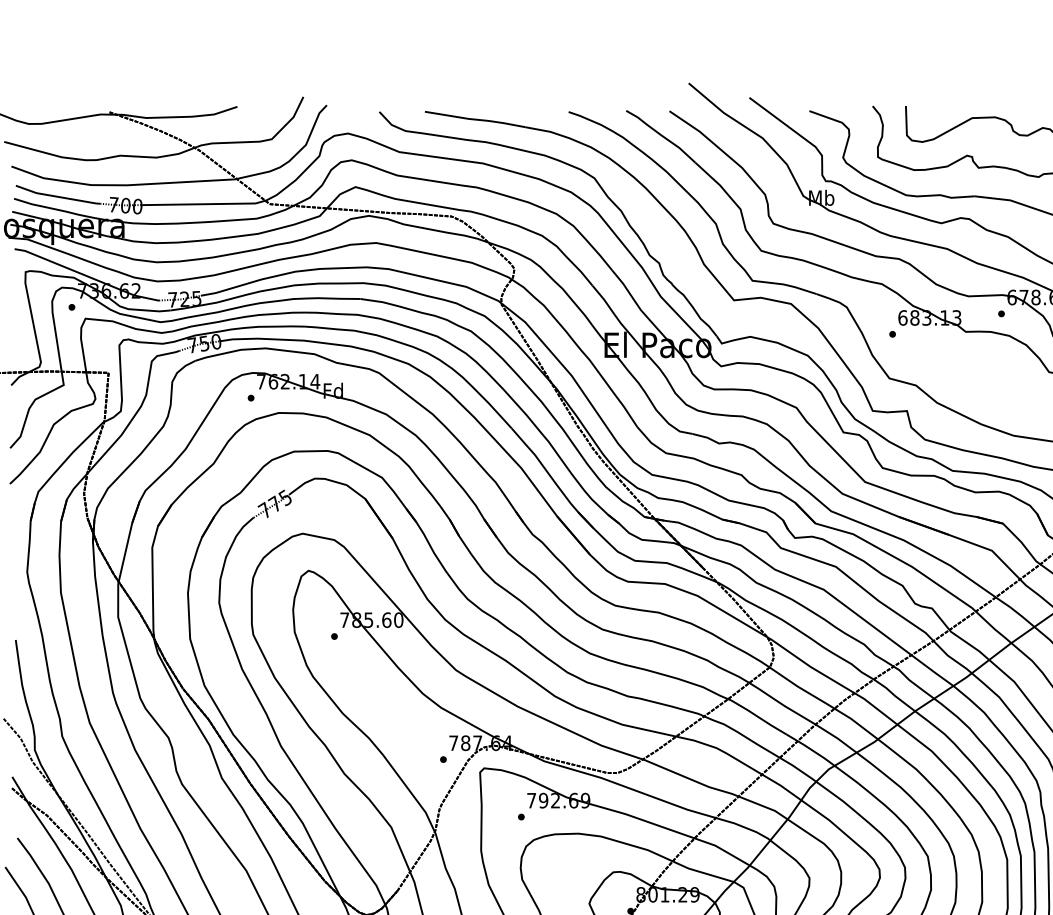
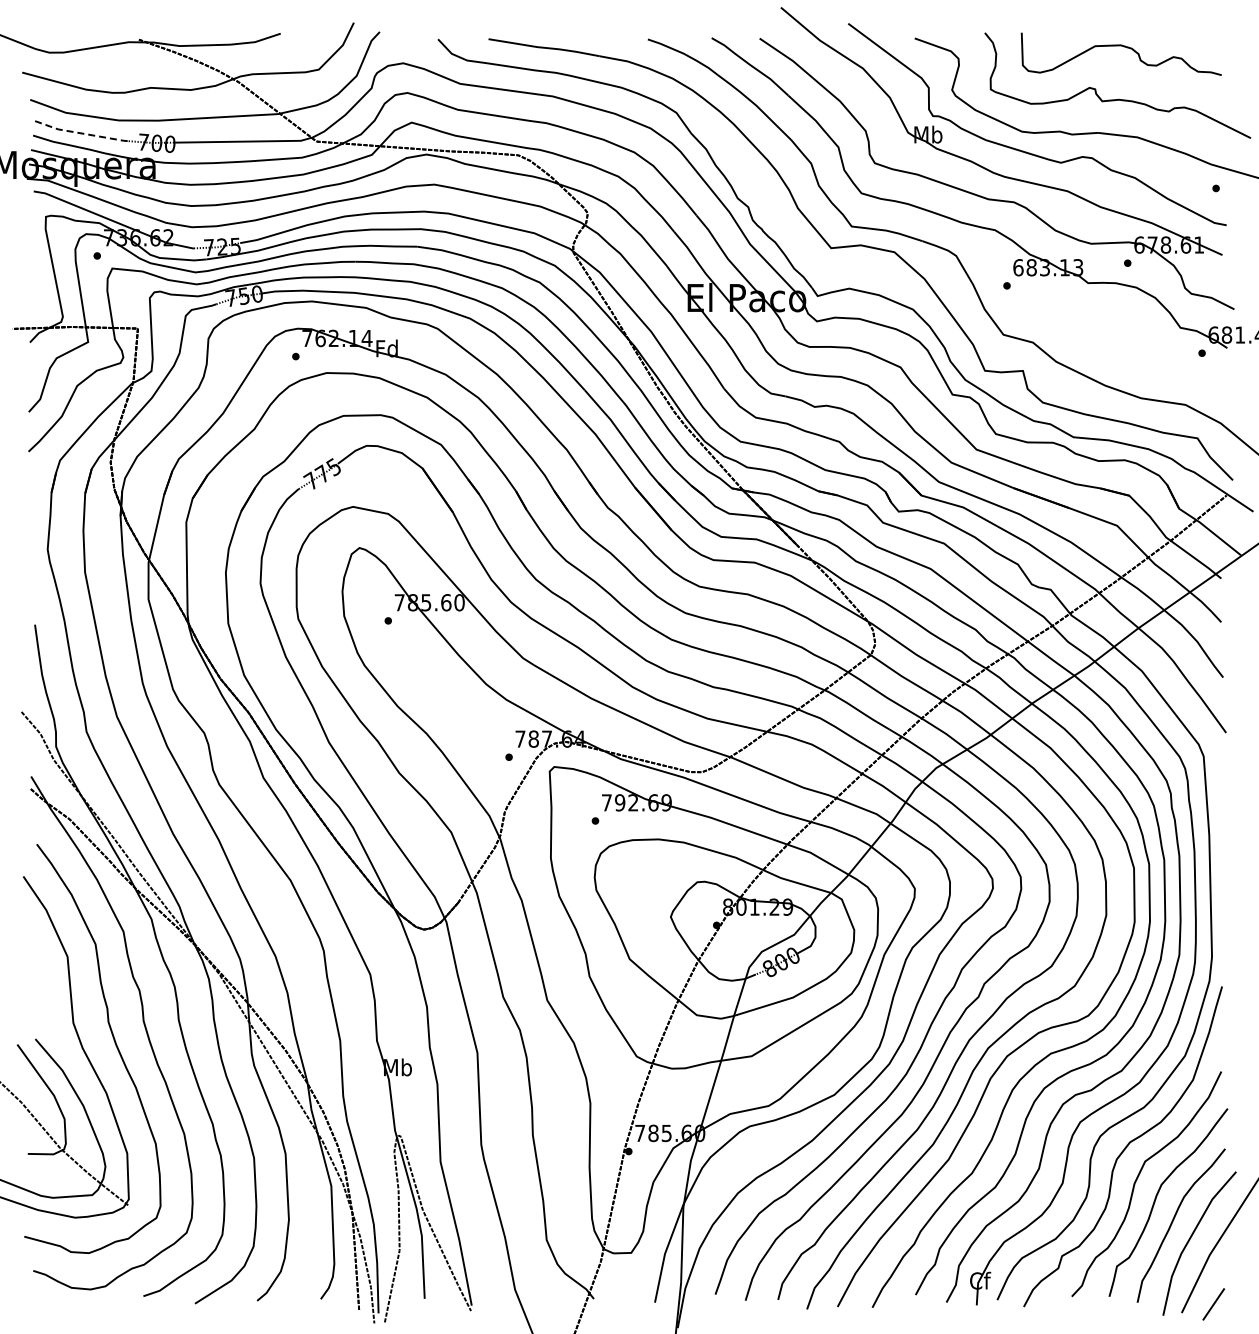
line: (57, 196) -> (81, 133), solid -> dashed

